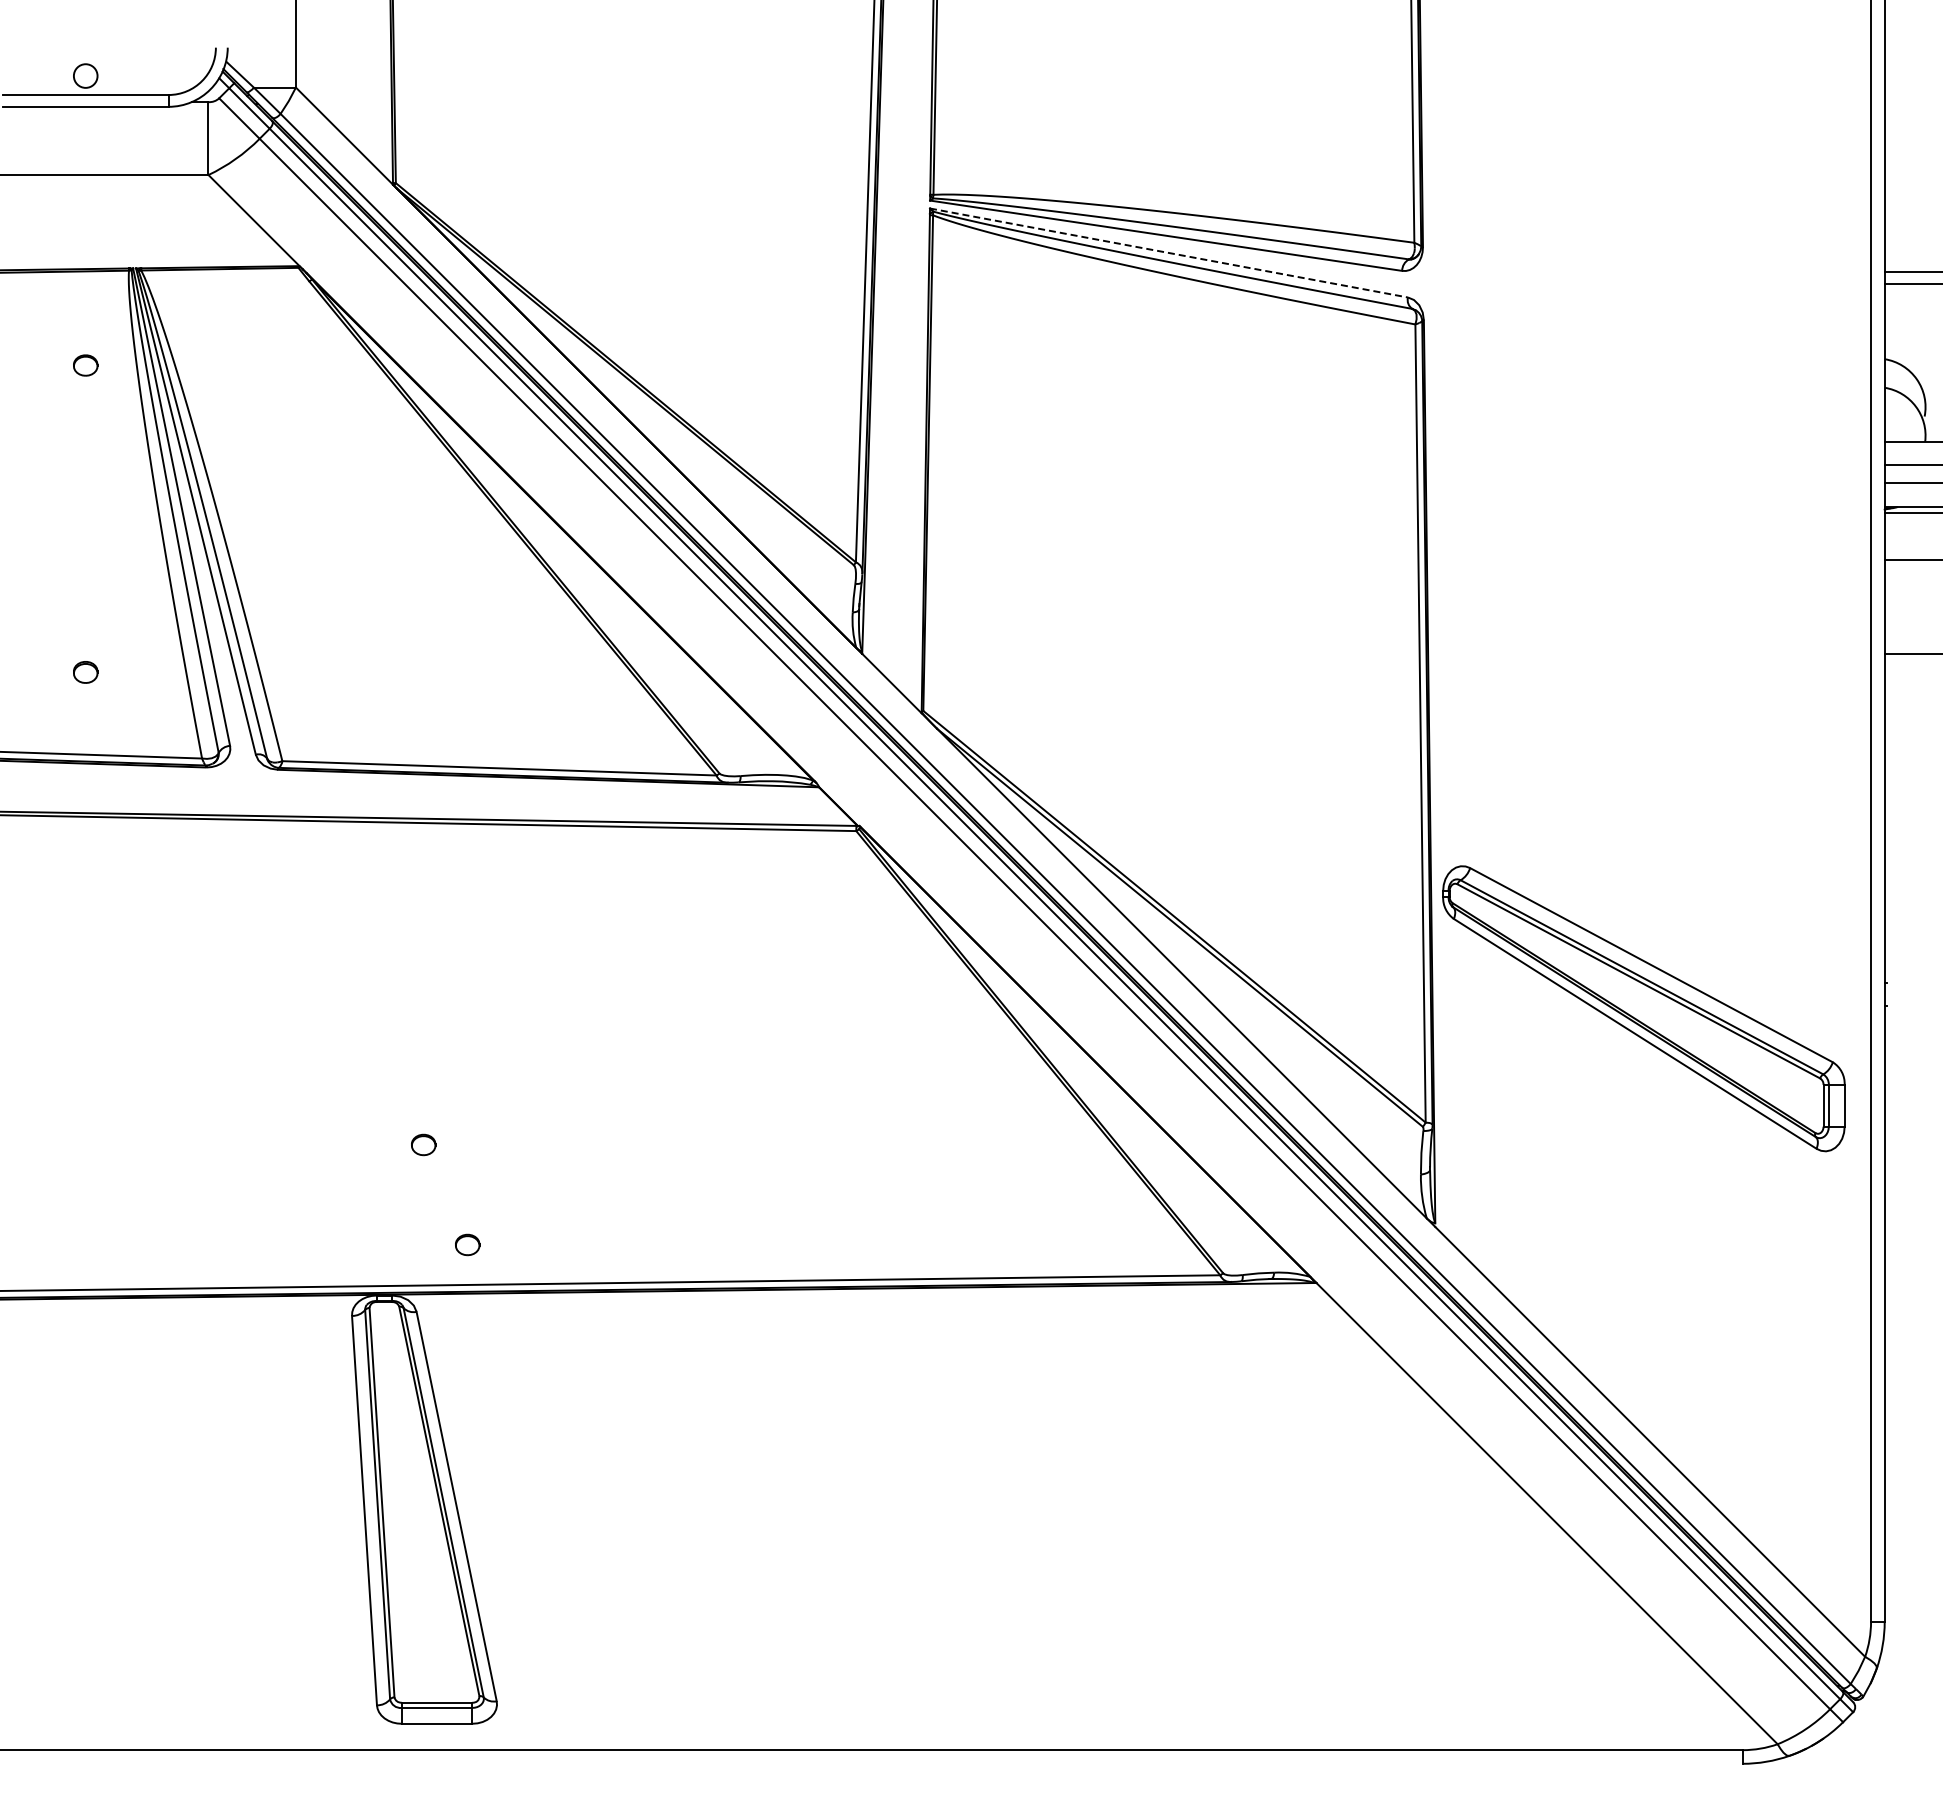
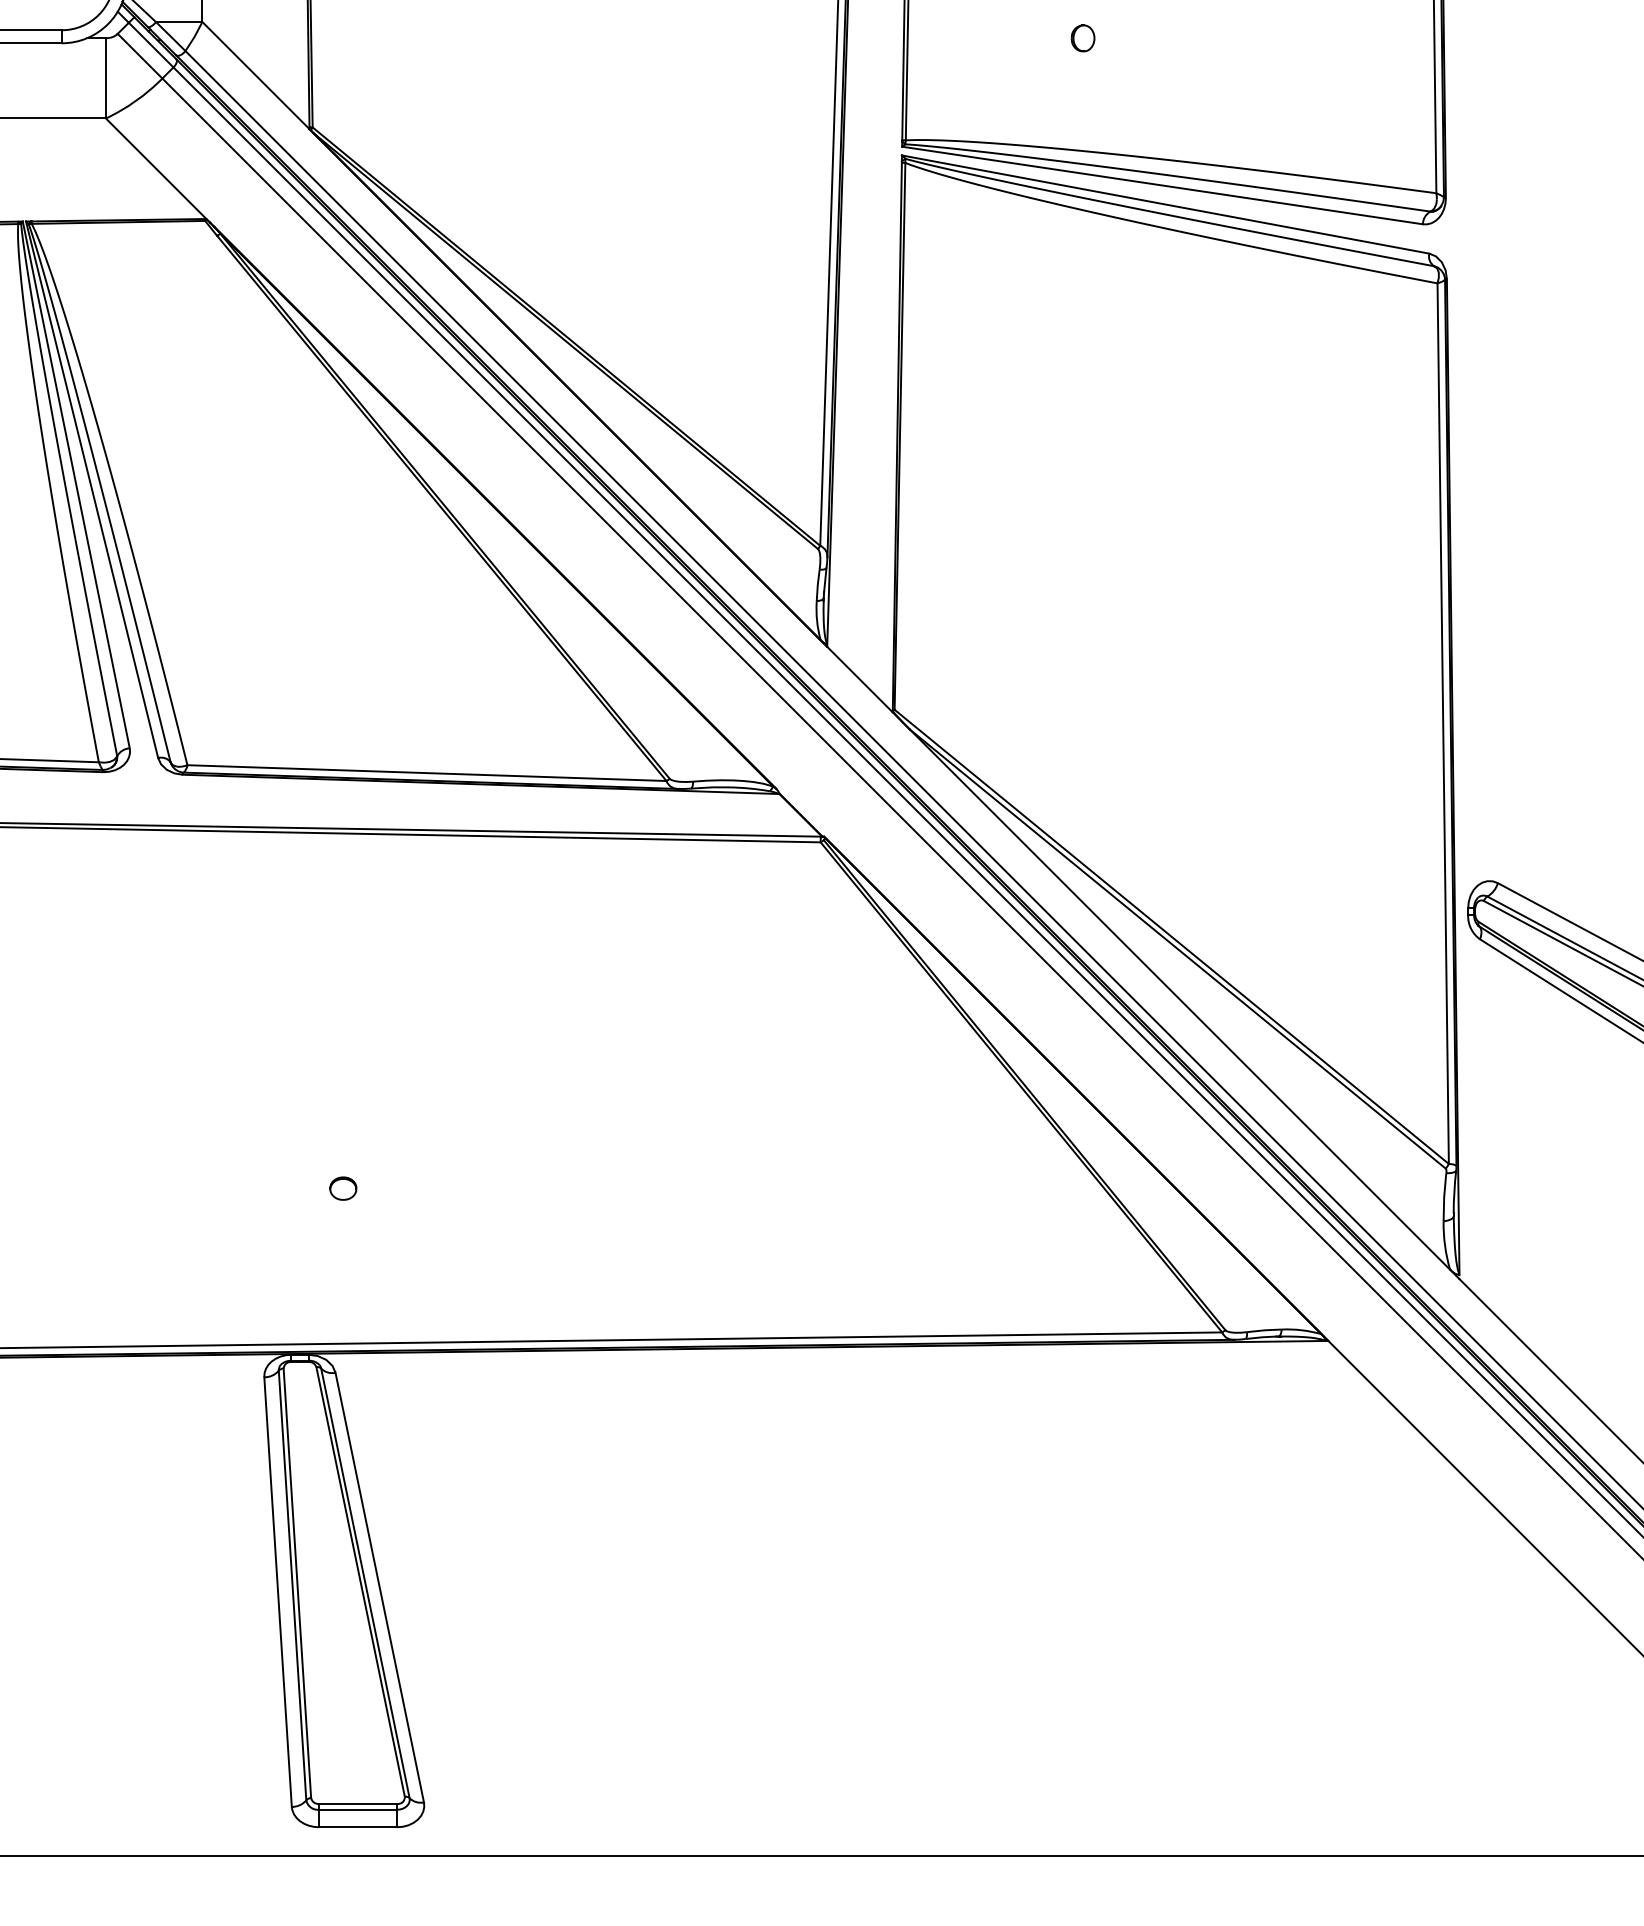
part: (1094, 102) -> (1083, 38), added
line: (1169, 253) -> (1166, 205), dashed -> solid
part: (467, 1244) -> (391, 1298), removed

